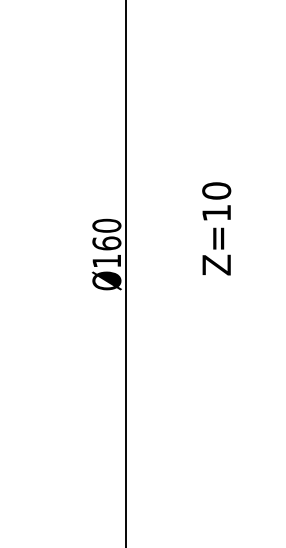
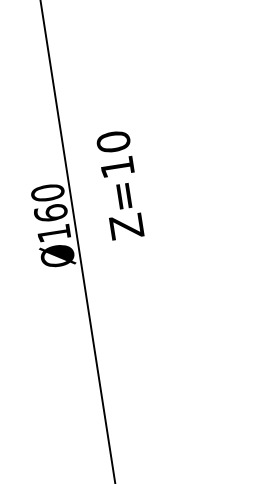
text: (216, 228) -> (120, 184), moved

